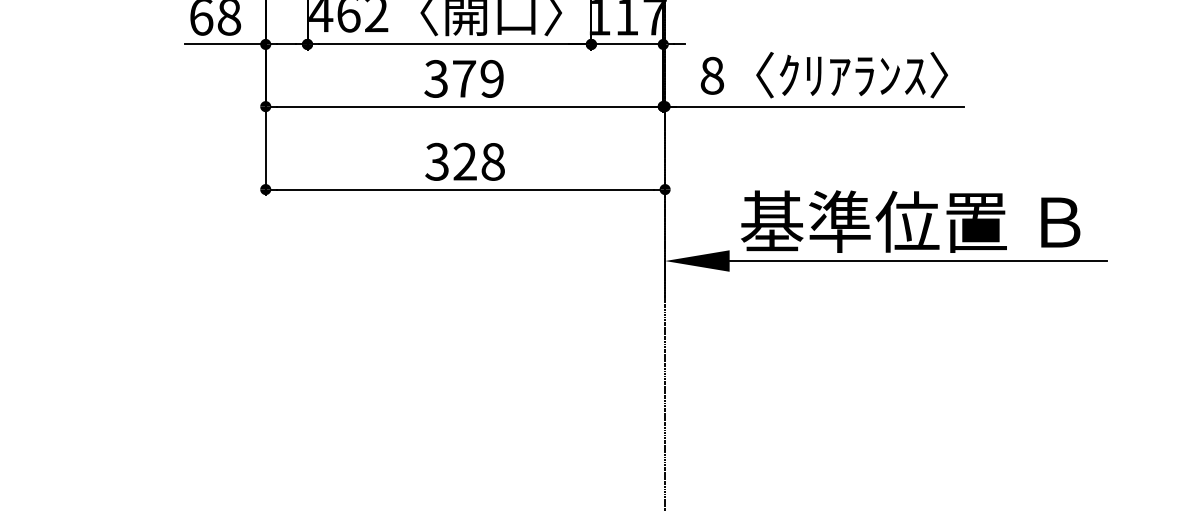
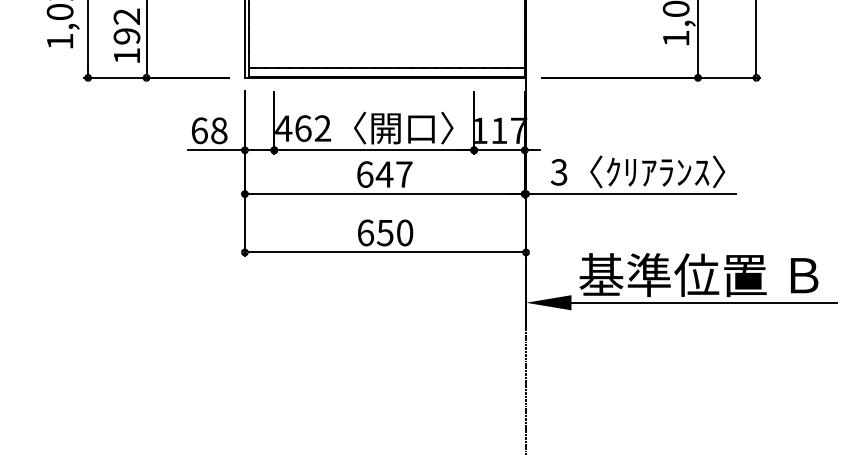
text: (711, 76) -> (558, 172), 8 -> 3
text: (464, 78) -> (384, 174), 379 -> 647
text: (465, 161) -> (385, 232), 328 -> 650

